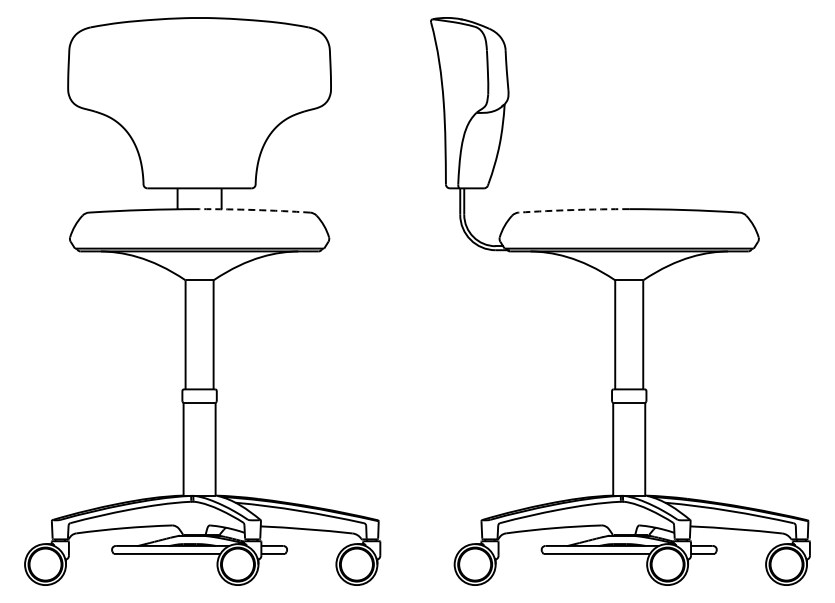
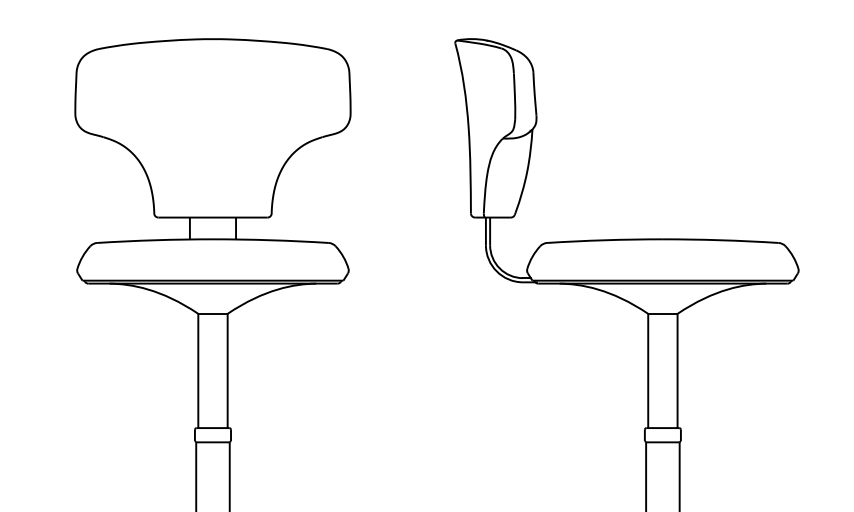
arc: (254, 210) -> (270, 240), dashed -> solid
arc: (573, 210) -> (604, 240), dashed -> solid

